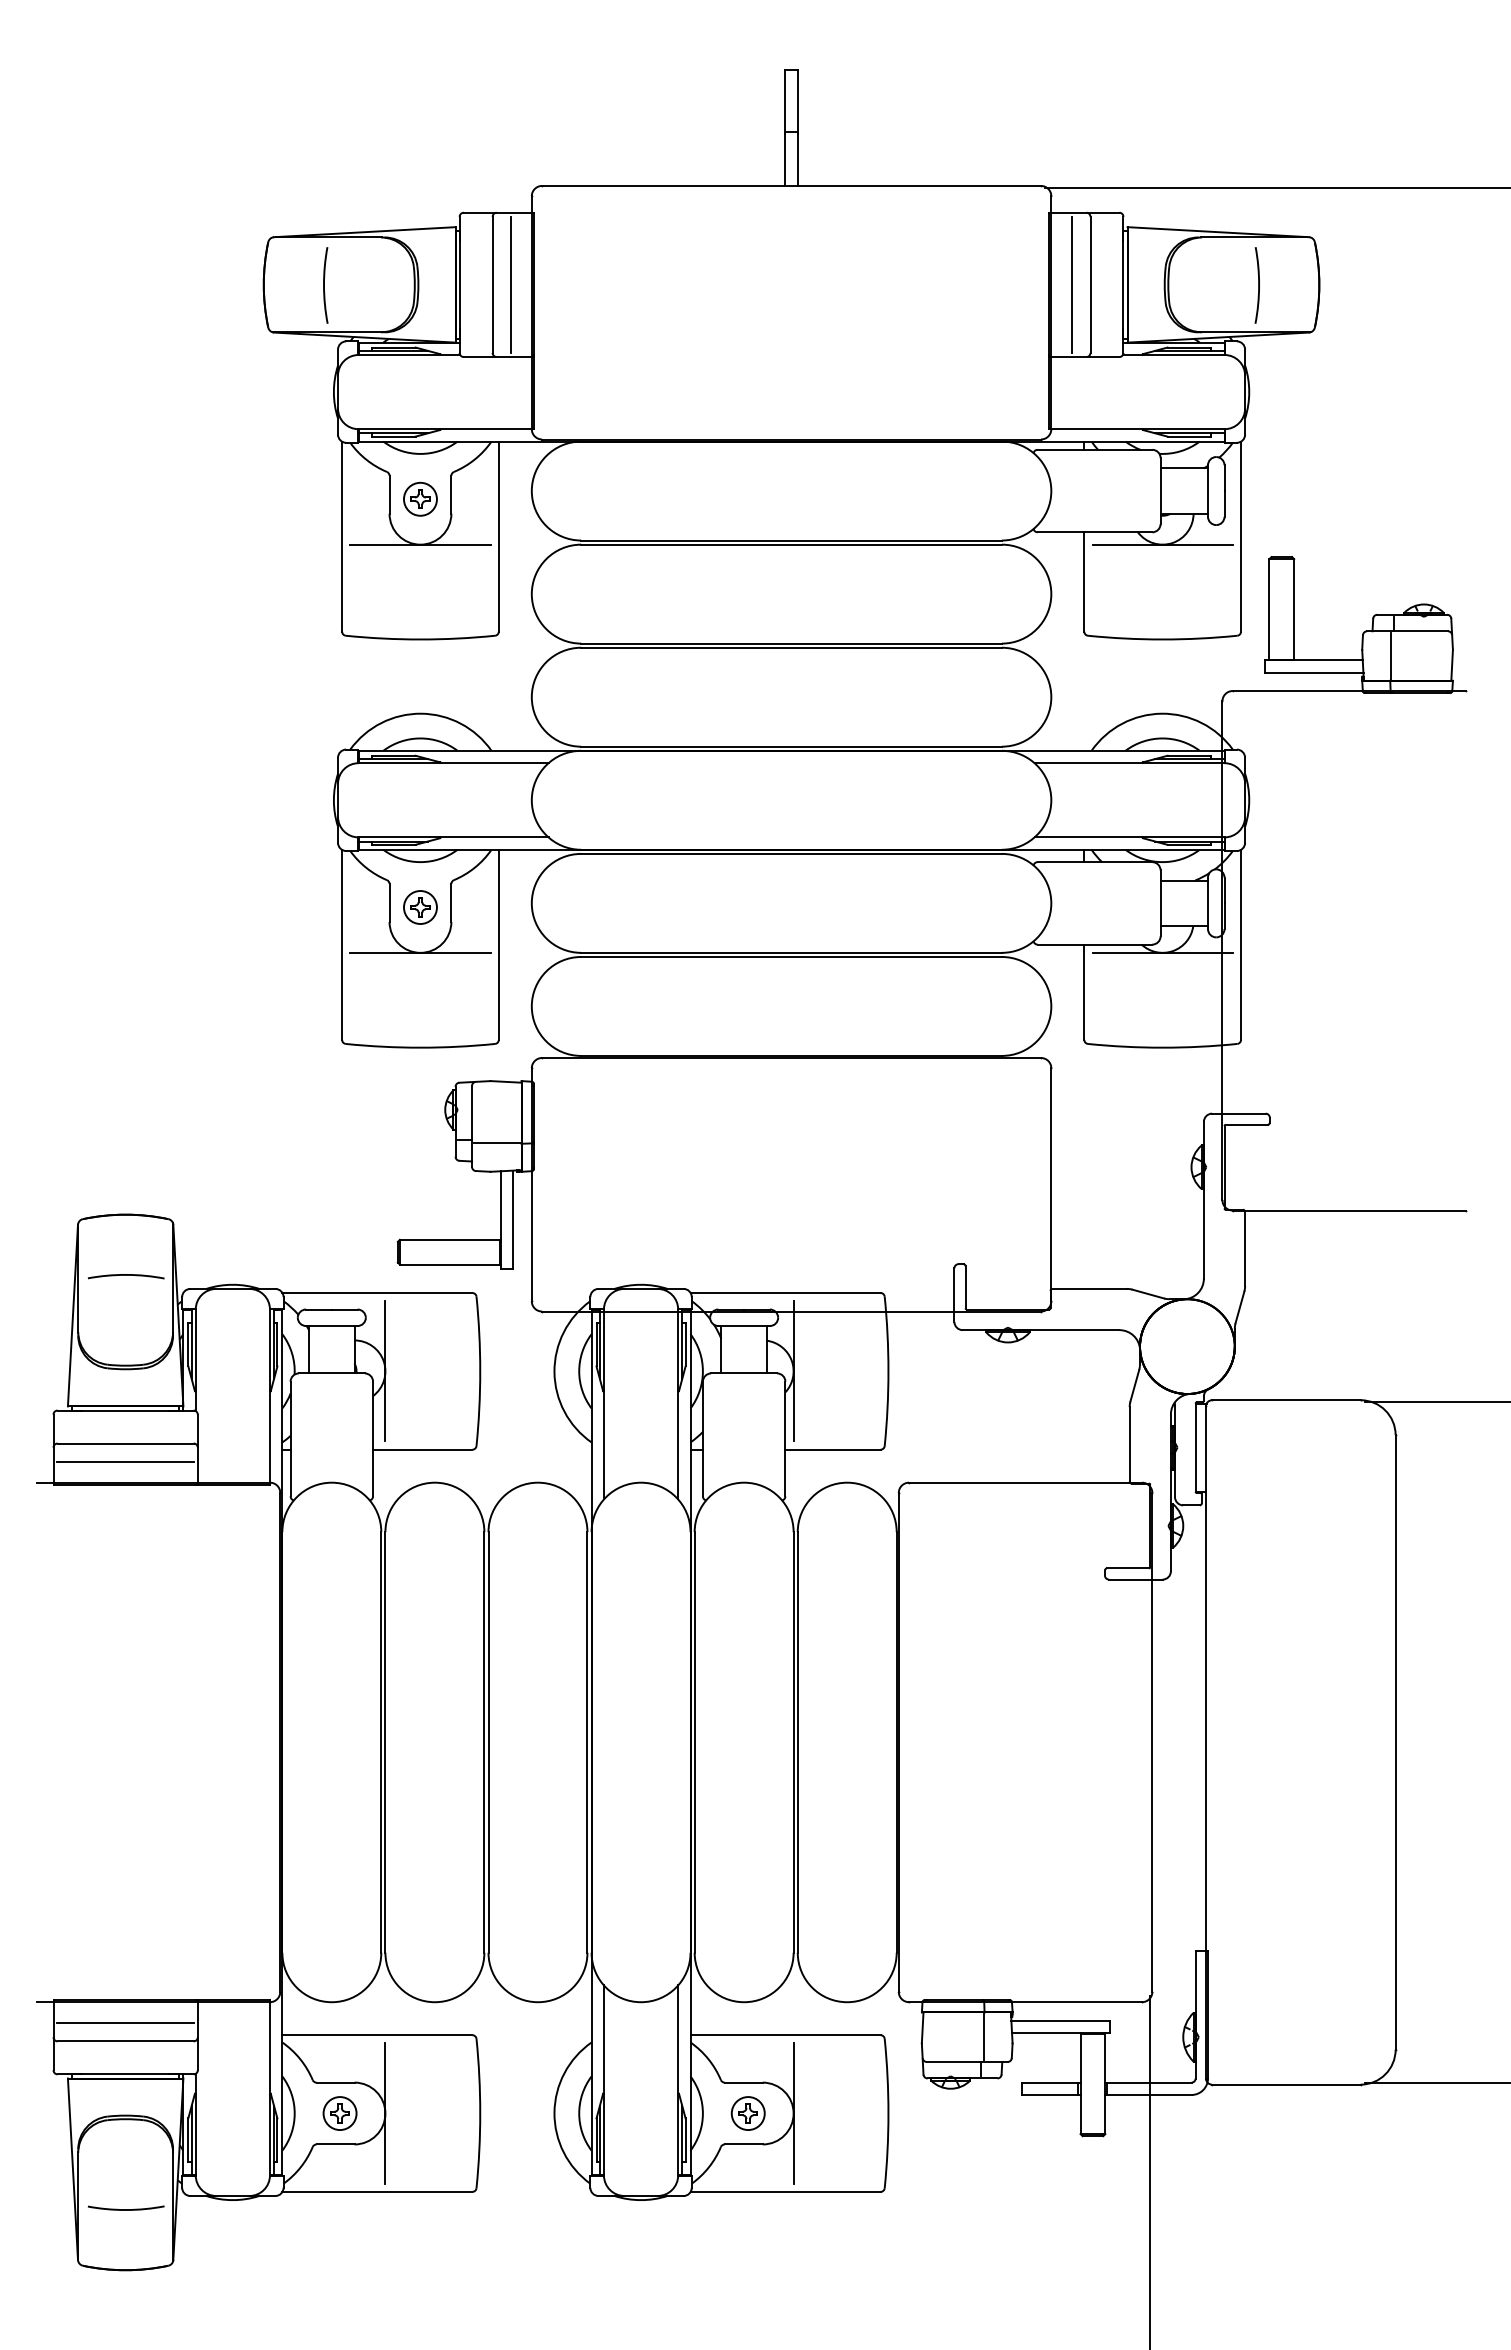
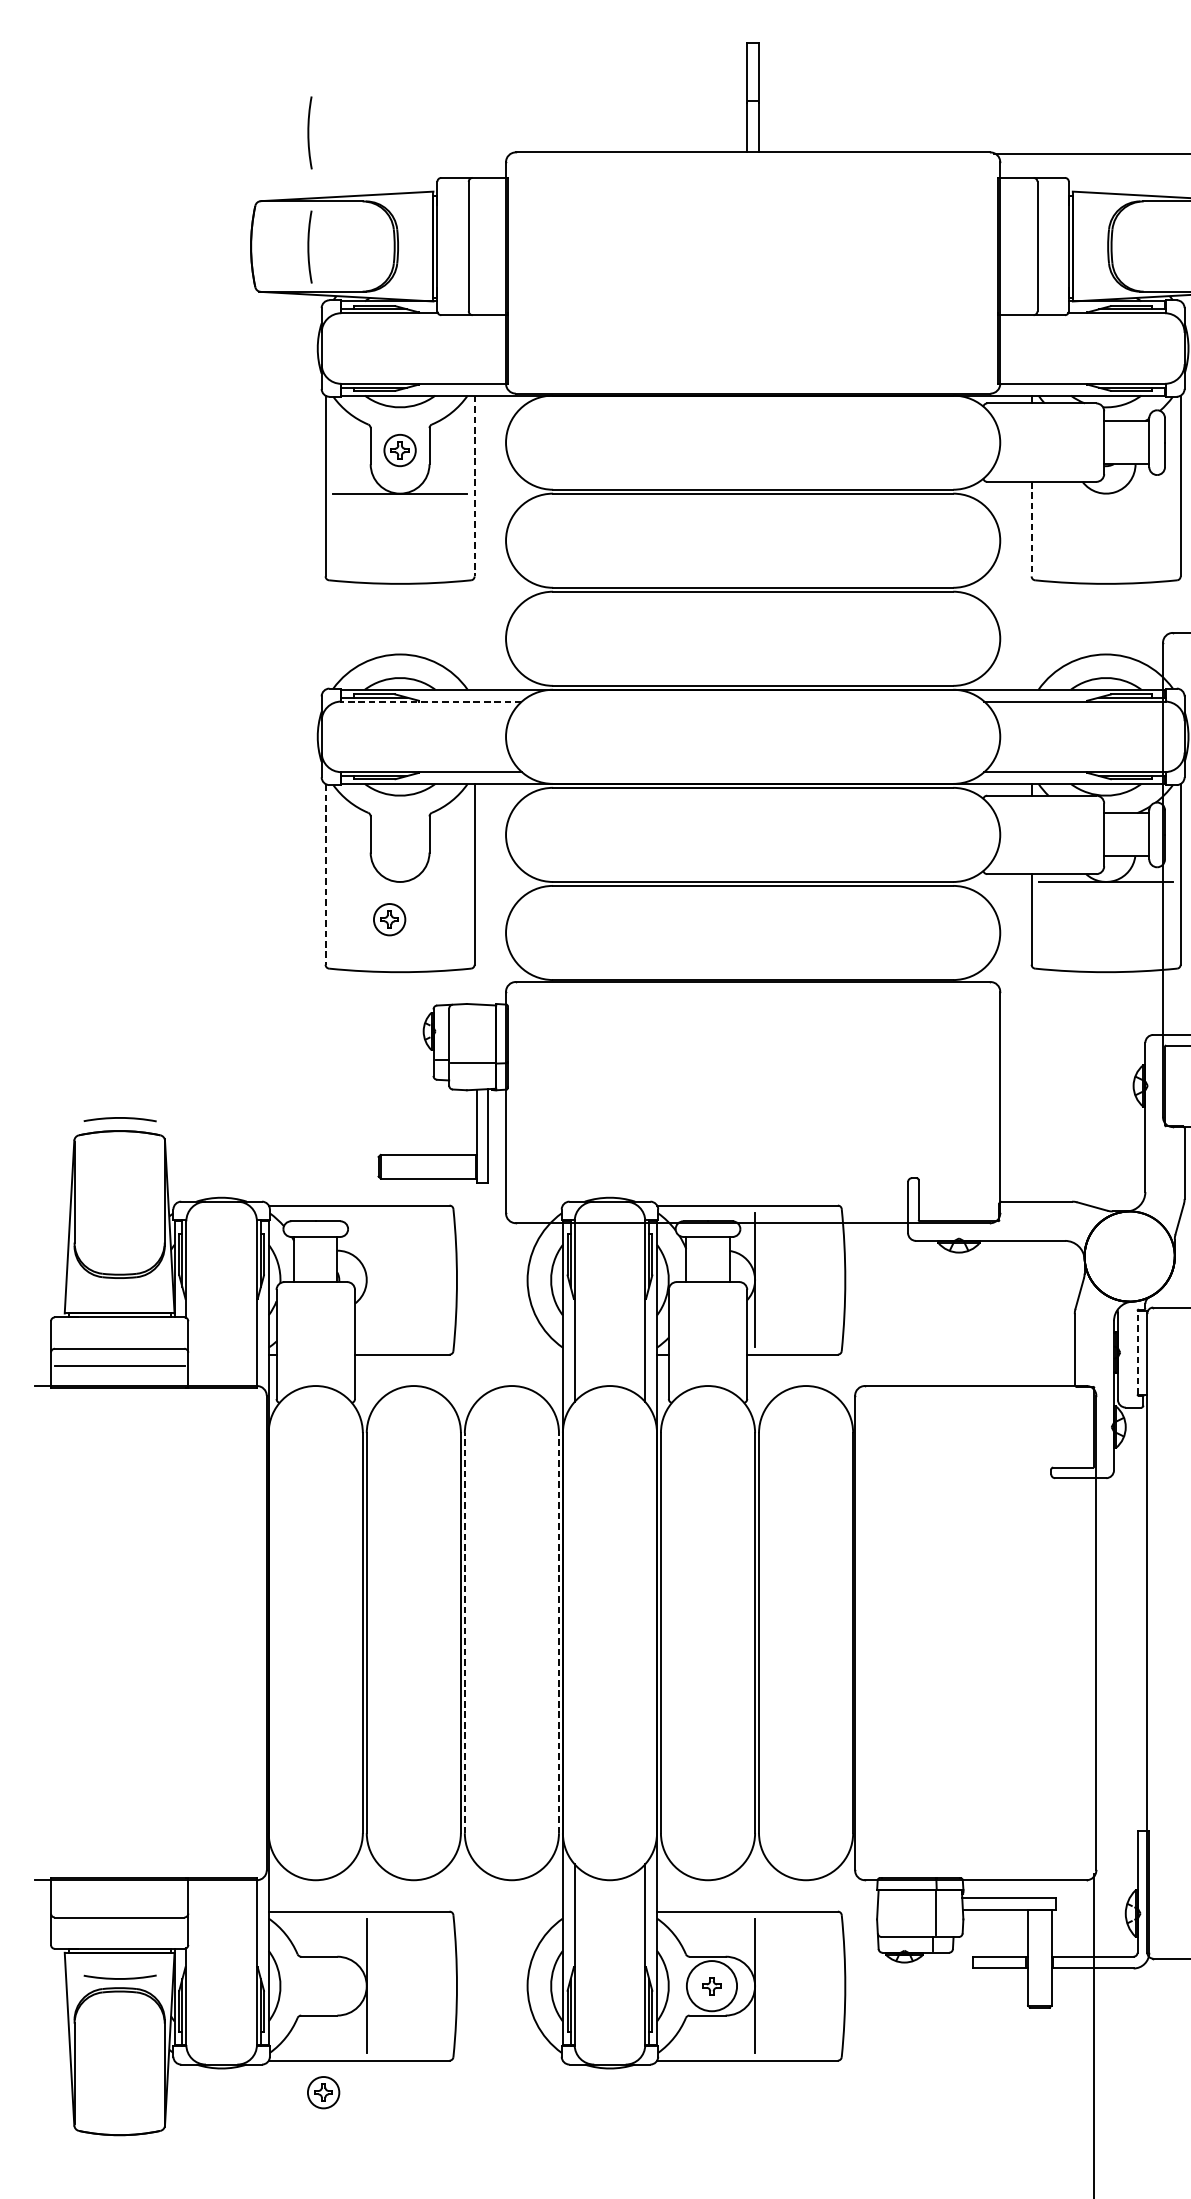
arc: (324, 165) -> (308, 132), added
line: (511, 284) -> (486, 246), removed
line: (1071, 284) -> (1019, 246), removed
line: (498, 537) -> (474, 486), solid -> dashed
line: (1162, 544) -> (1106, 493), removed
line: (1084, 581) -> (1031, 528), solid -> dashed
line: (453, 763) -> (431, 701), solid -> dashed
part: (420, 907) -> (389, 919), moved
line: (342, 944) -> (325, 874), solid -> dashed
line: (420, 952) -> (400, 881), removed
arc: (126, 1275) -> (120, 1118), moved
line: (385, 1371) -> (366, 1280), removed
line: (1195, 1447) -> (1137, 1352), solid -> dashed
line: (488, 1741) -> (464, 1632), solid -> dashed
line: (587, 1741) -> (559, 1632), solid -> dashed
line: (125, 2022) -> (119, 1899), removed
part: (339, 2113) -> (323, 2092), moved
circle: (747, 2113) -> (711, 1986), size x1.6
arc: (126, 2209) -> (120, 1978), moved

